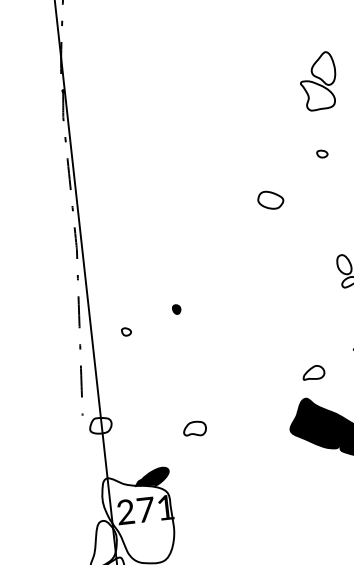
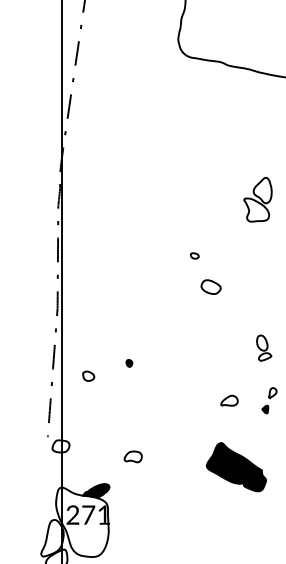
part: (321, 153) -> (194, 255), moved
part: (126, 332) -> (88, 376), size x1.6
part: (313, 372) -> (229, 400), moved

